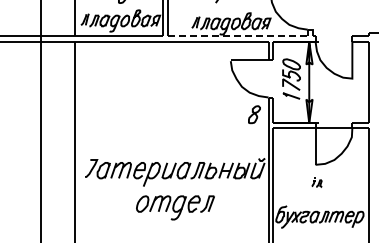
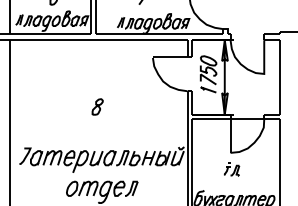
line: (238, 35) -> (159, 34), dashed -> solid
part: (254, 114) -> (97, 106), moved
part: (316, 182) -> (231, 169), size x1.67

